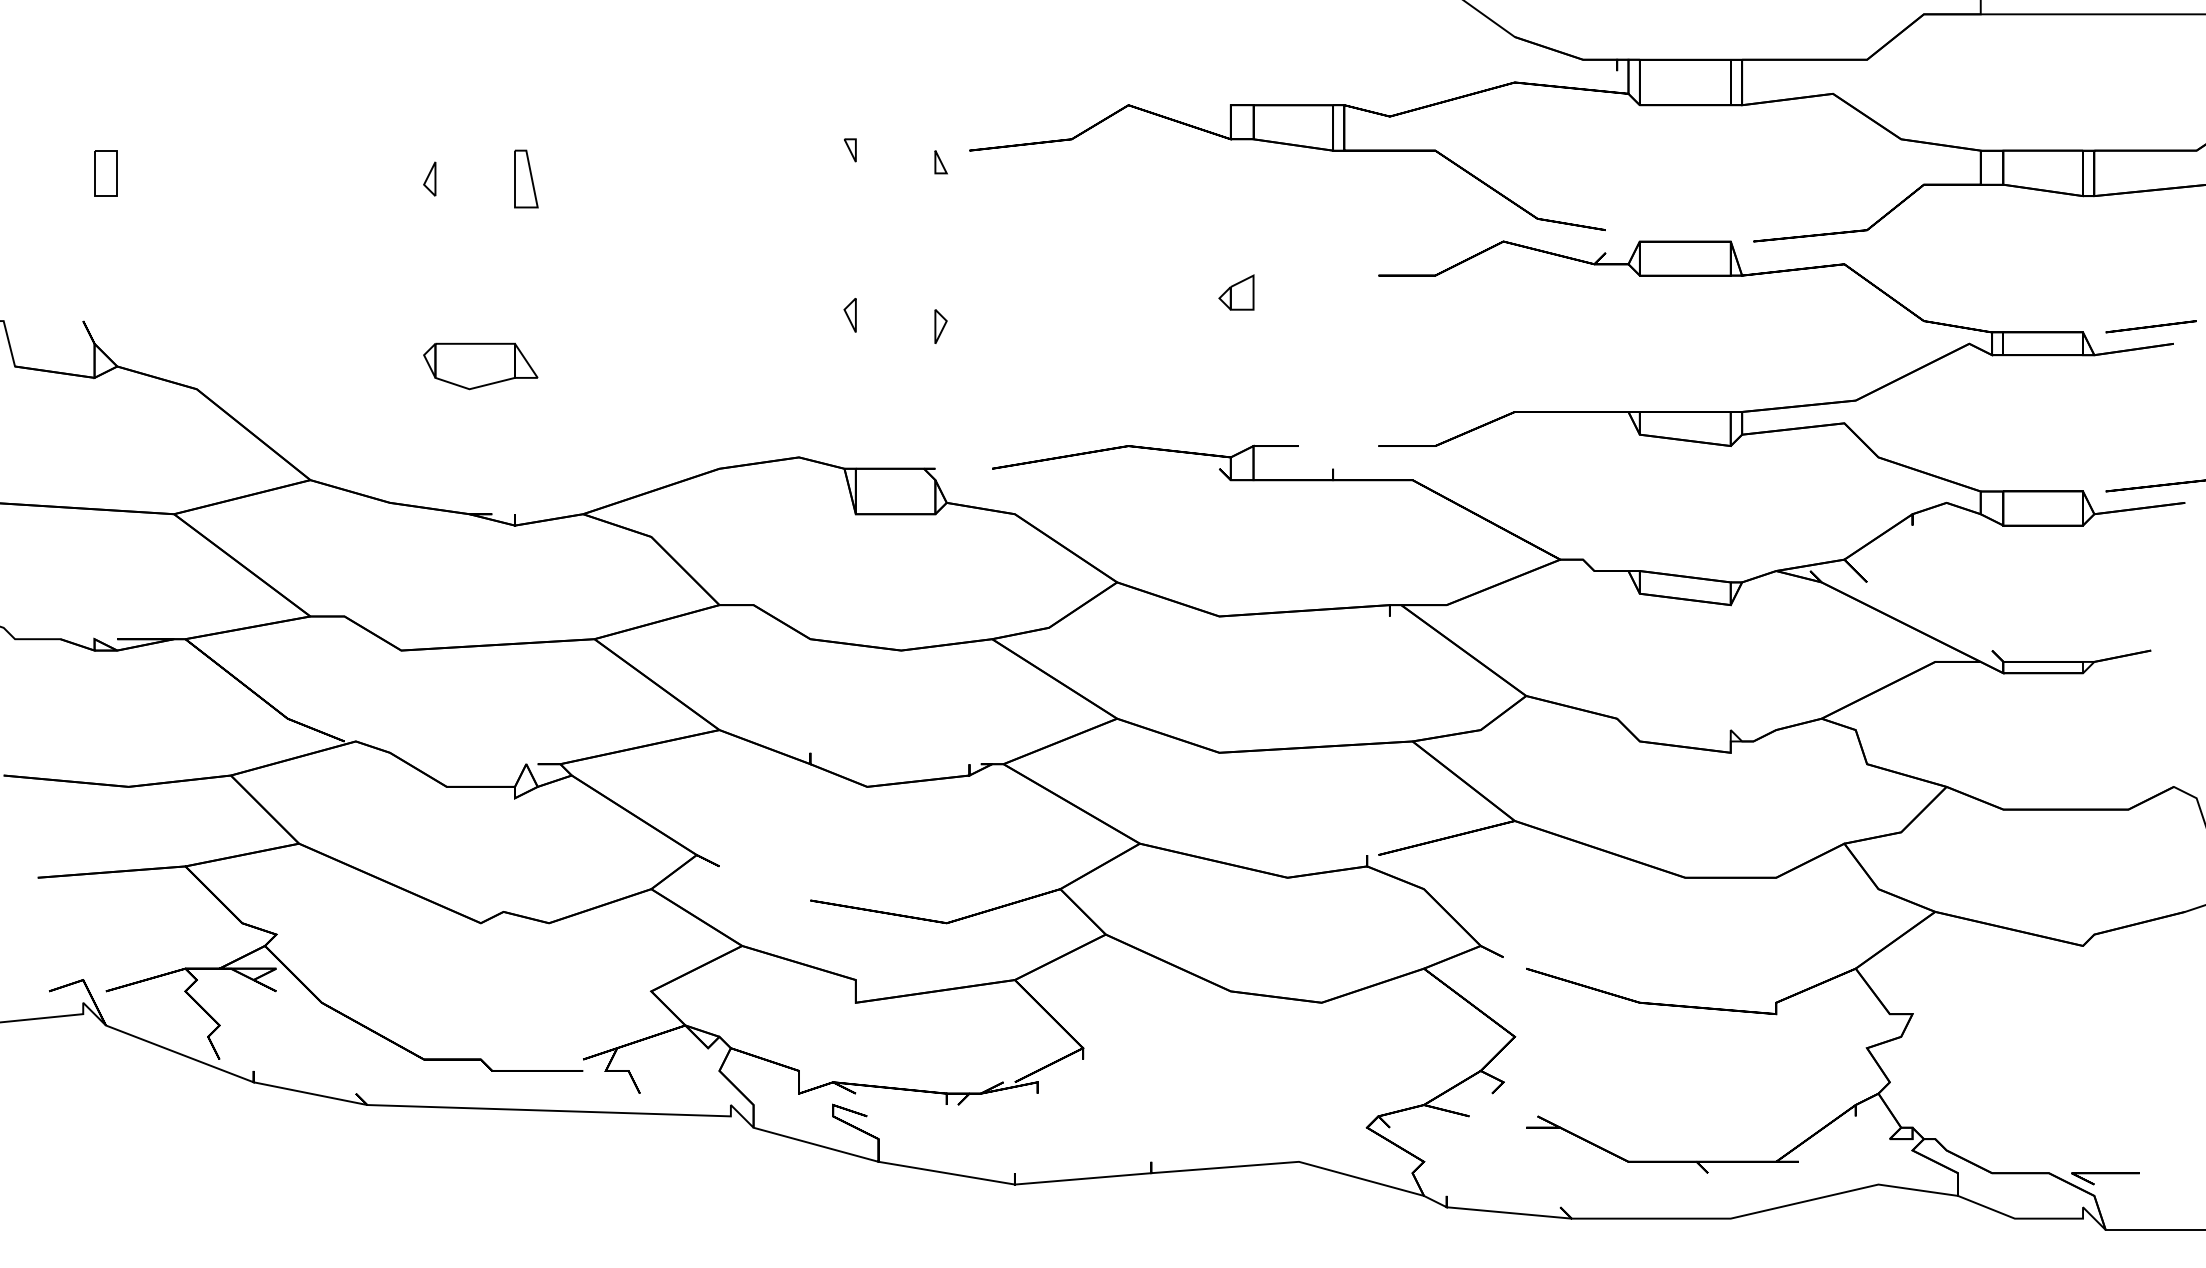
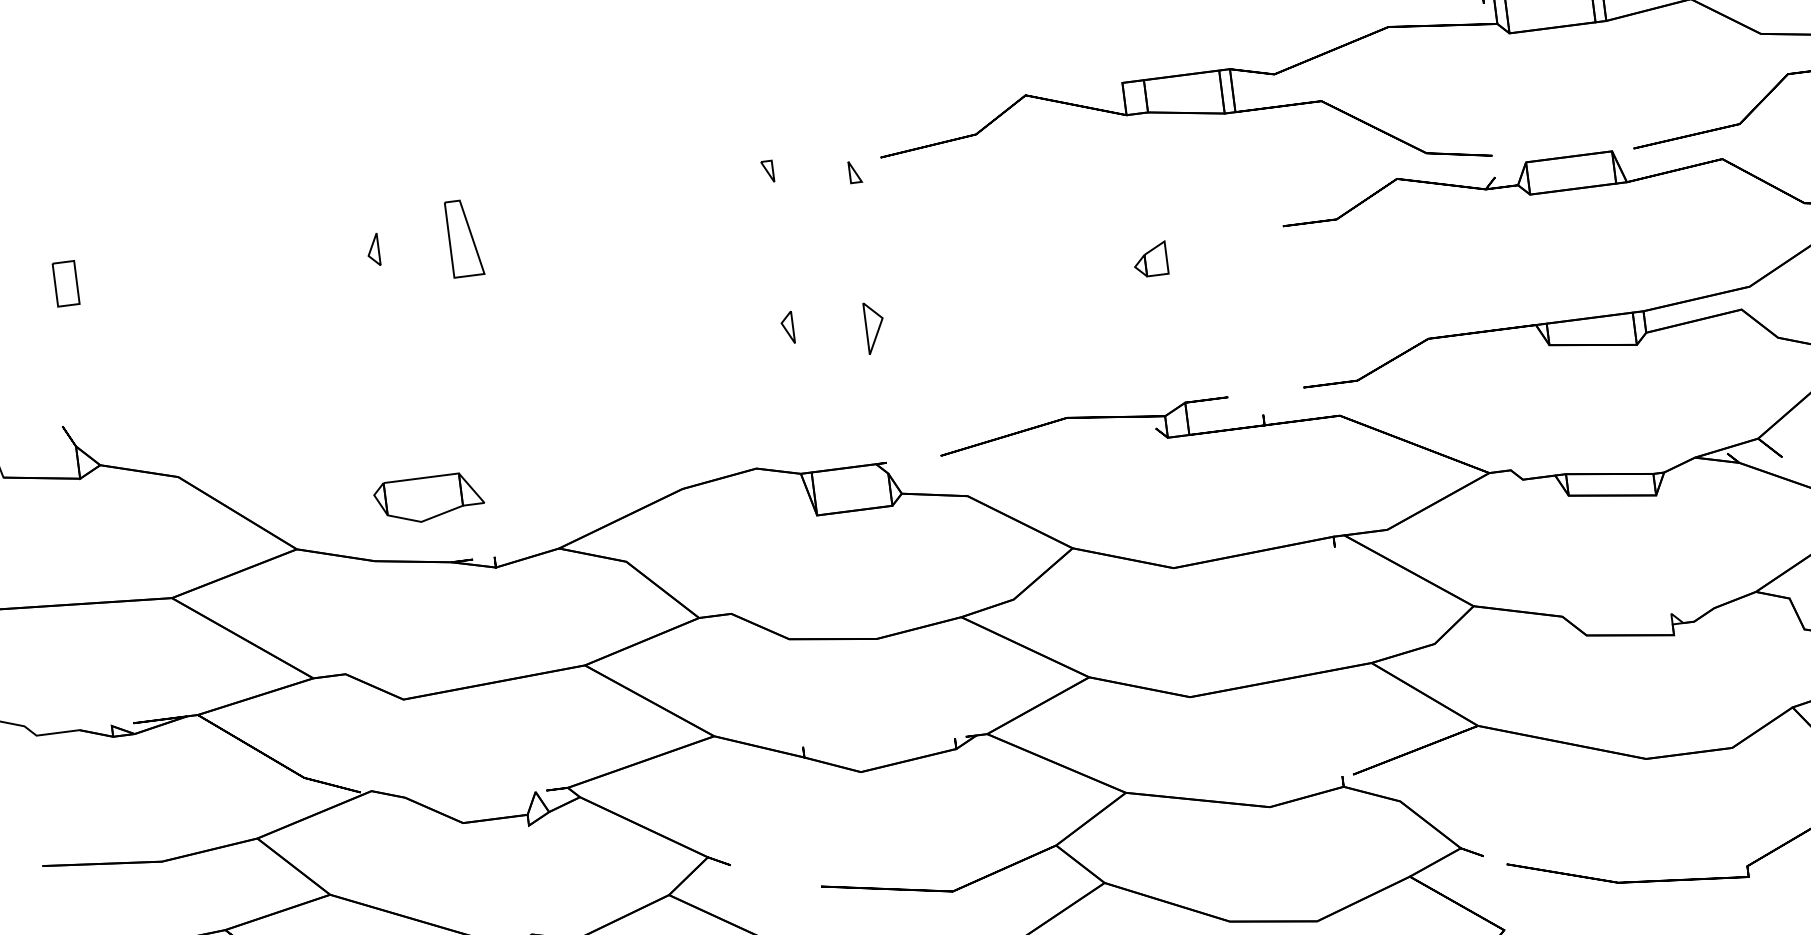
part: (526, 178) -> (464, 237), size x1.4
part: (940, 326) -> (874, 327), size x1.6
part: (480, 366) -> (428, 499), moved

